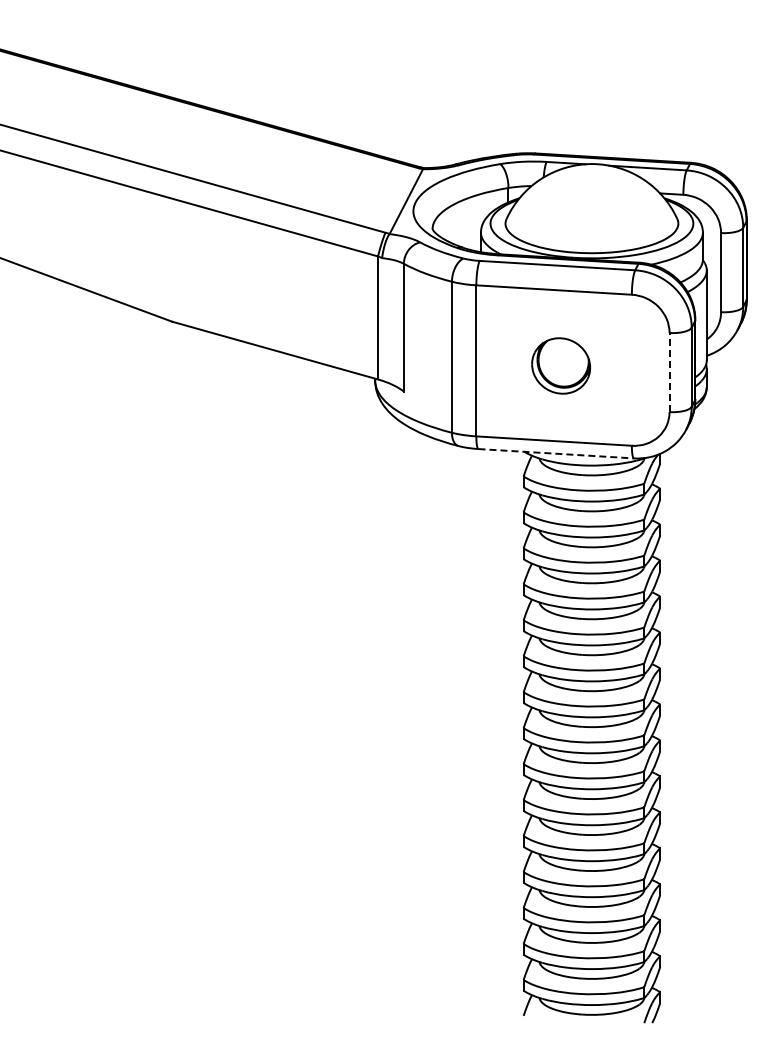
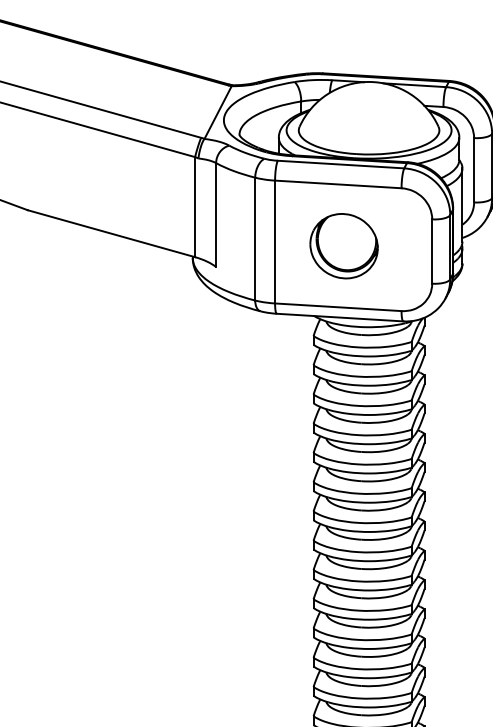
part: (560, 365) -> (343, 245), size x1.43
line: (669, 372) -> (432, 251), dashed -> solid
line: (556, 453) -> (340, 317), dashed -> solid

